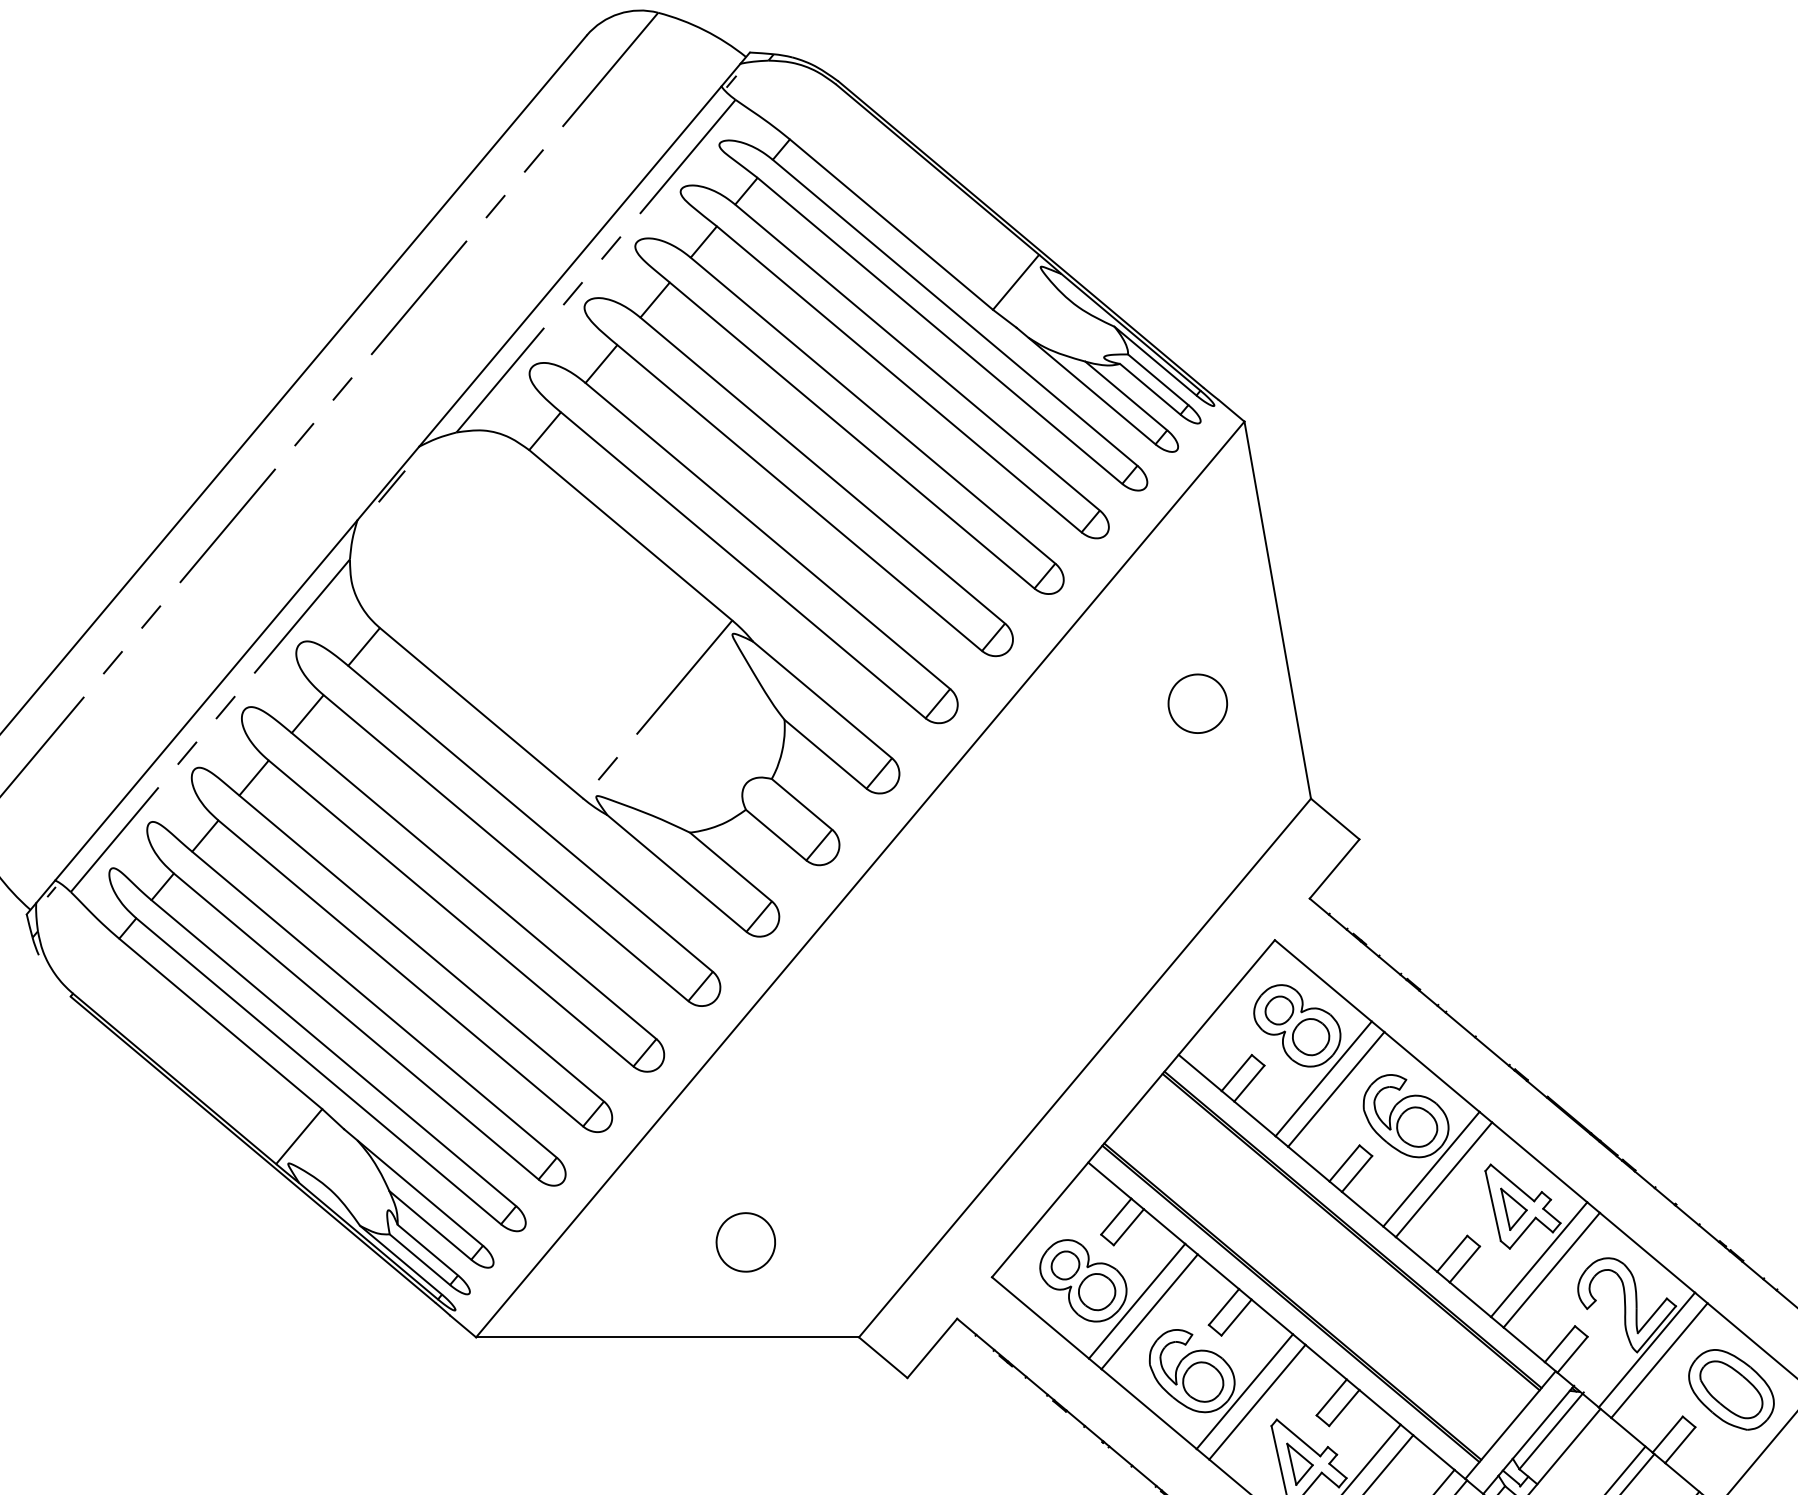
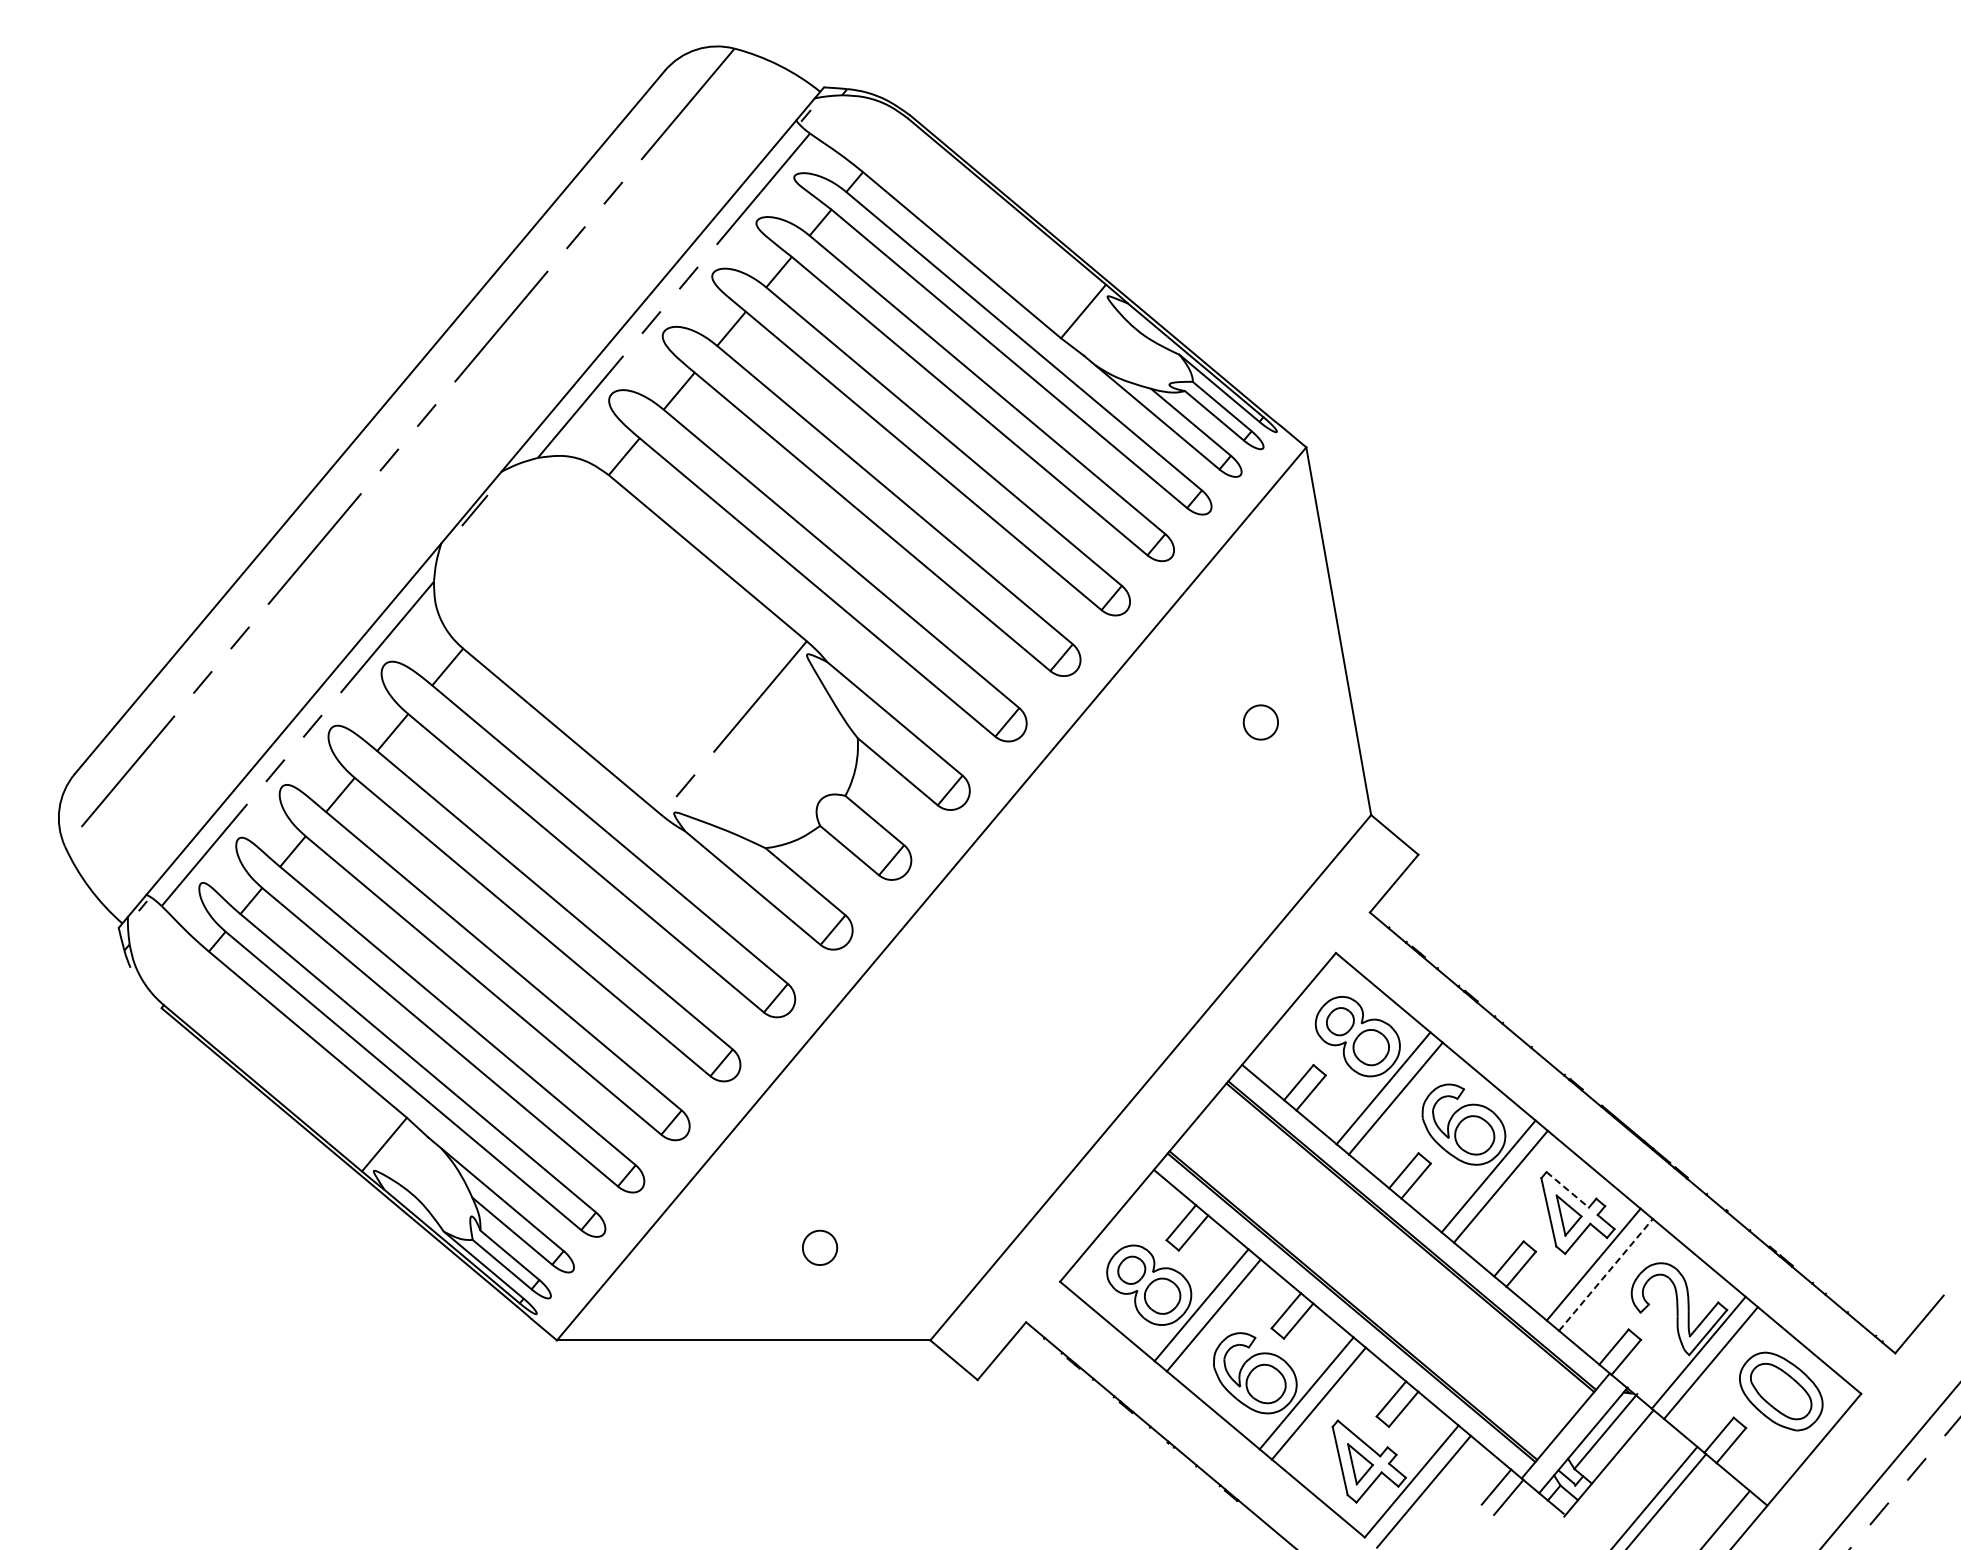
part: (1197, 703) -> (1260, 722), size x0.6
line: (1512, 1182) -> (1567, 1189), solid -> dashed
part: (745, 1242) -> (819, 1247), size x0.6
line: (1551, 1269) -> (1605, 1274), solid -> dashed

